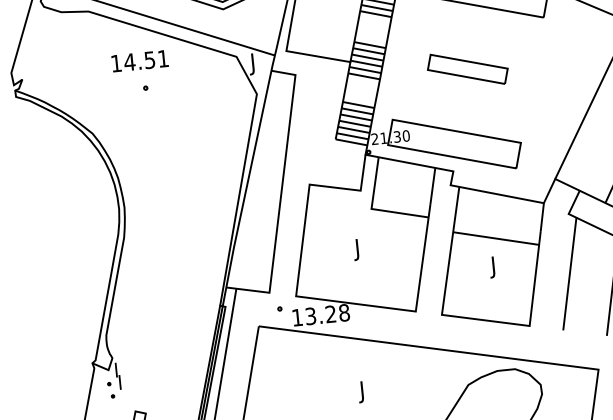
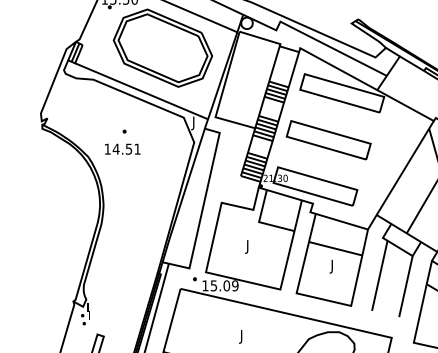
text: (139, 60) -> (122, 148), moved
part: (467, 69) -> (328, 140), size x1.67
text: (327, 314) -> (224, 285), 13.28 -> 15.09

